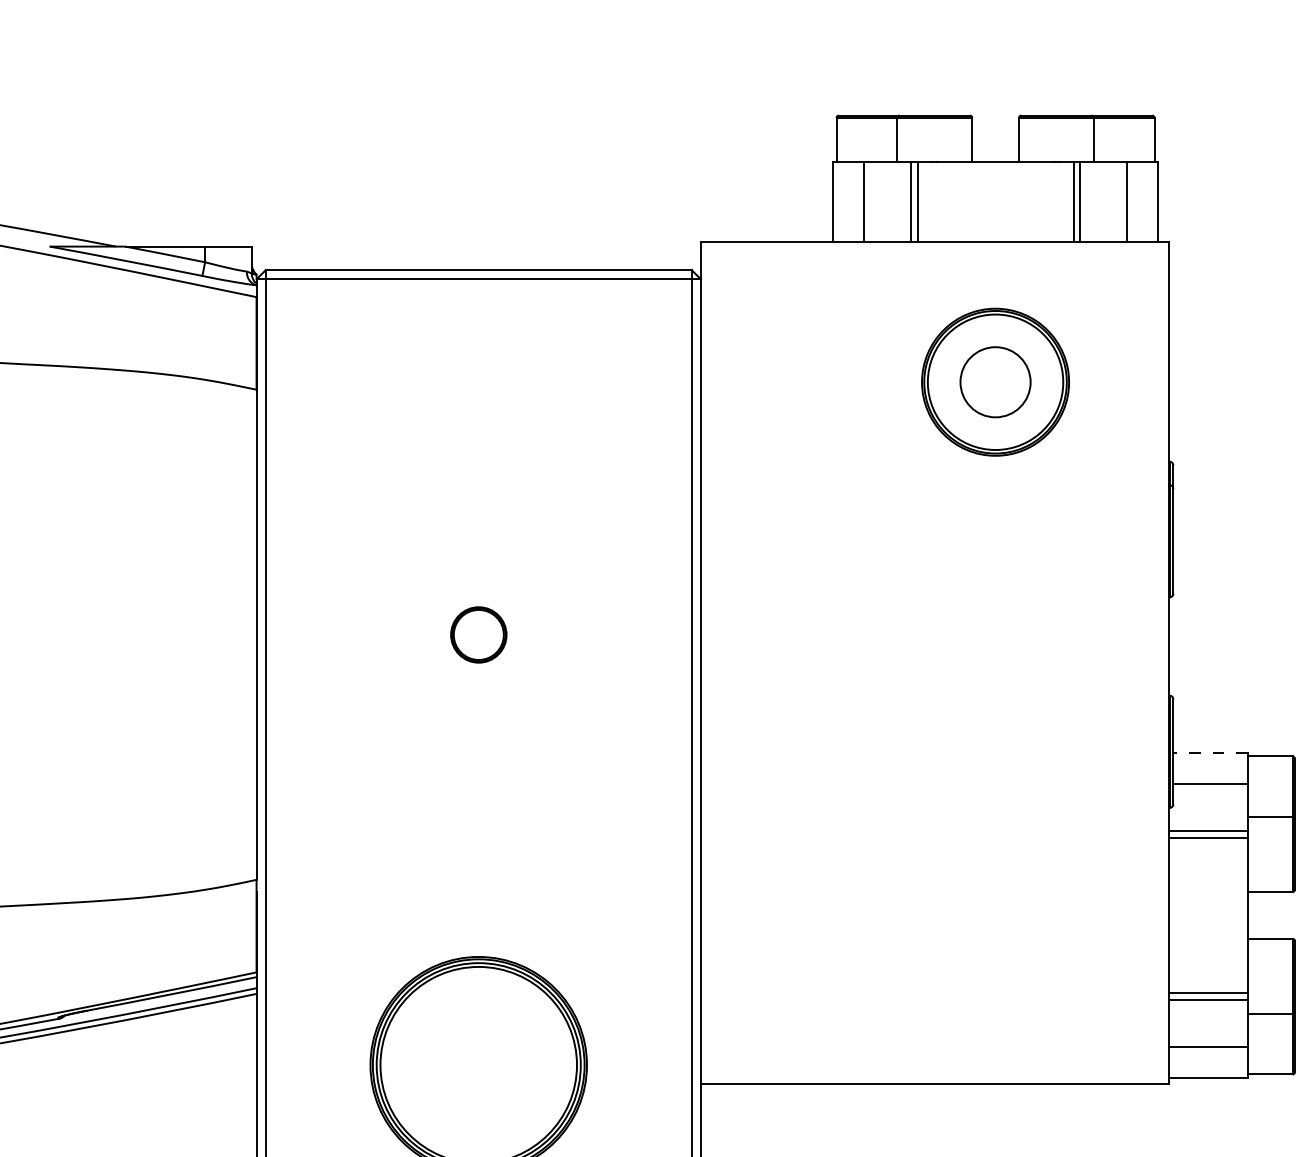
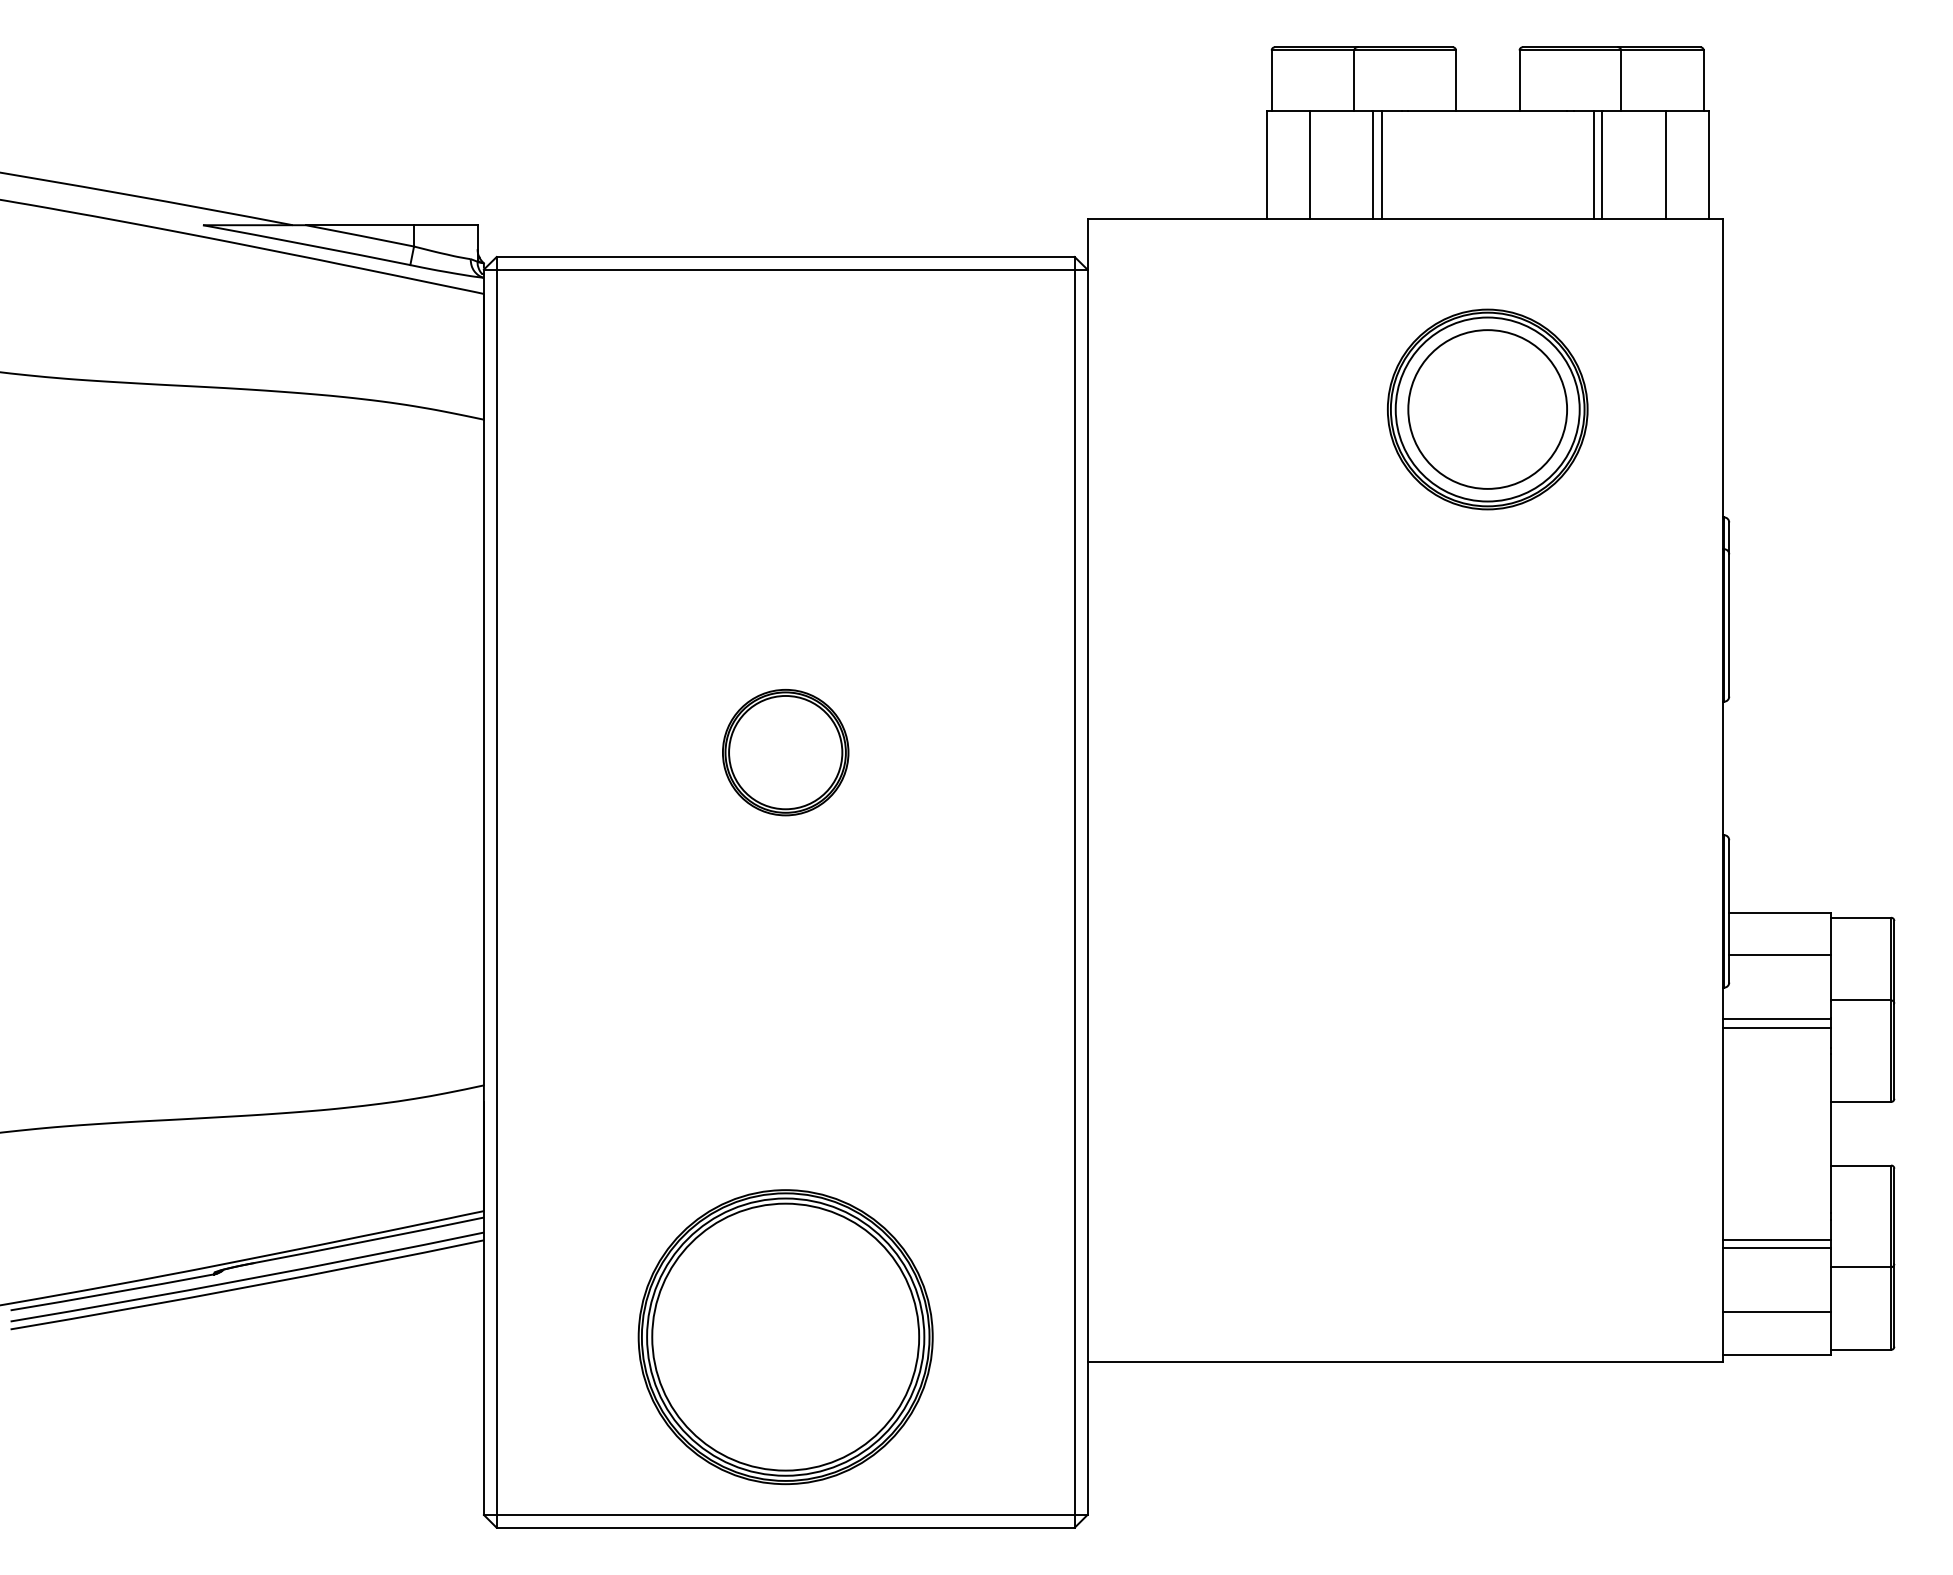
circle: (995, 382) -> (1487, 409), size x1.67
part: (478, 634) -> (785, 752), size x1.67
line: (1210, 753) -> (1779, 913), dashed -> solid

